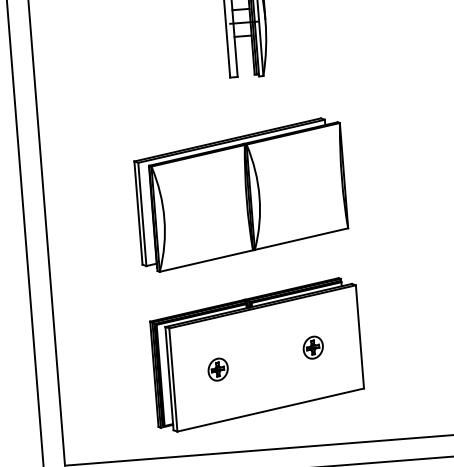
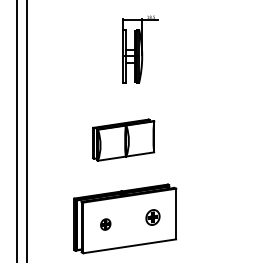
part: (240, 193) -> (123, 139), size x0.6
part: (312, 347) -> (152, 217), size x1.4

